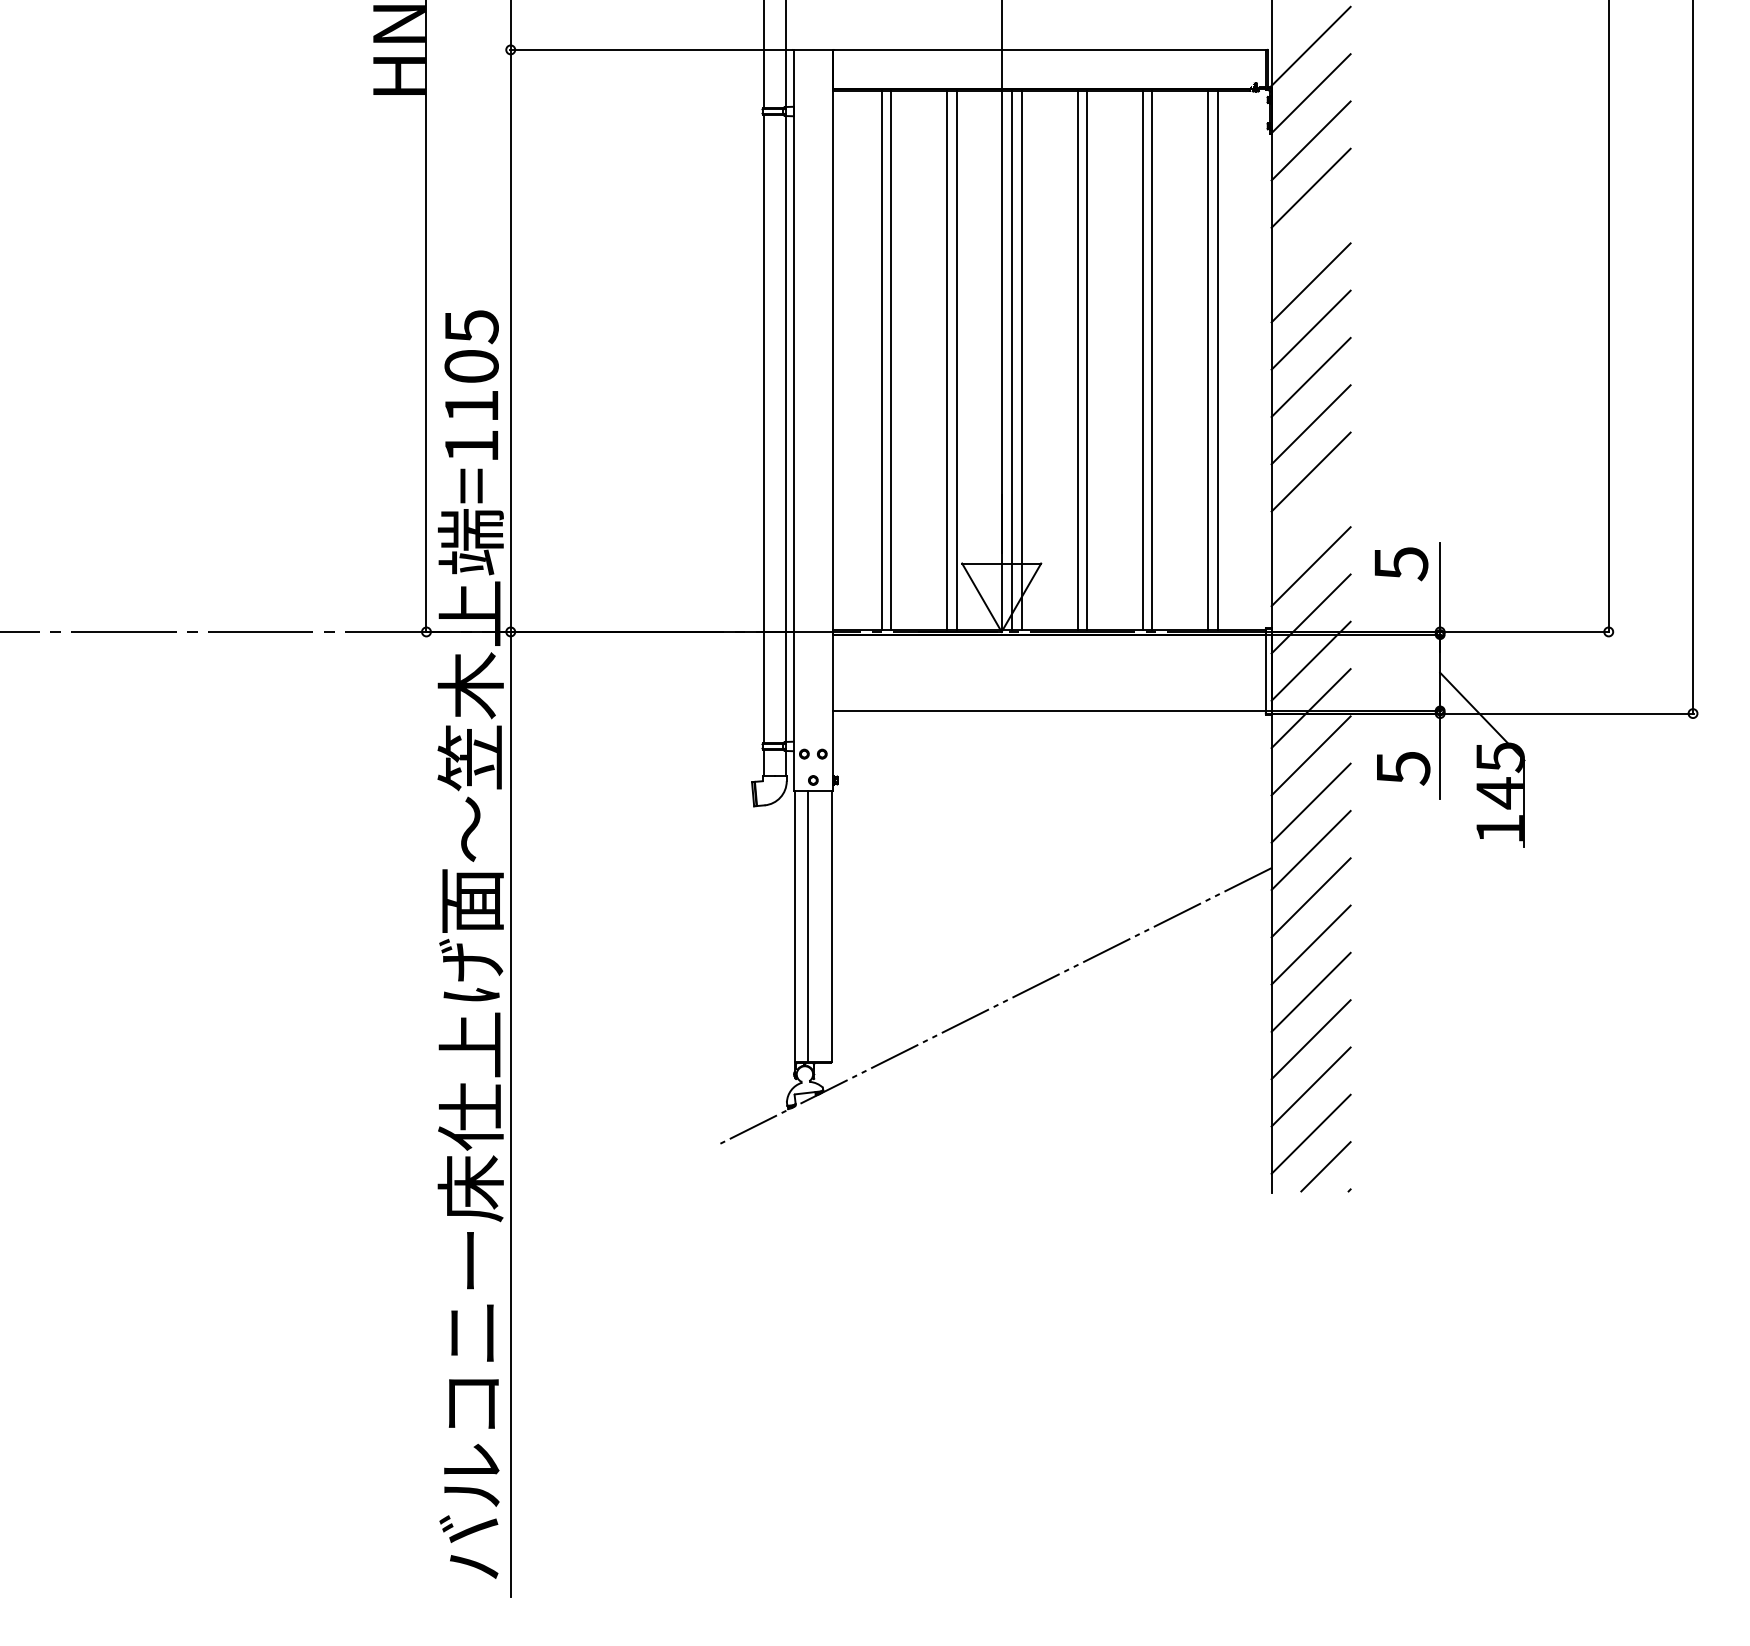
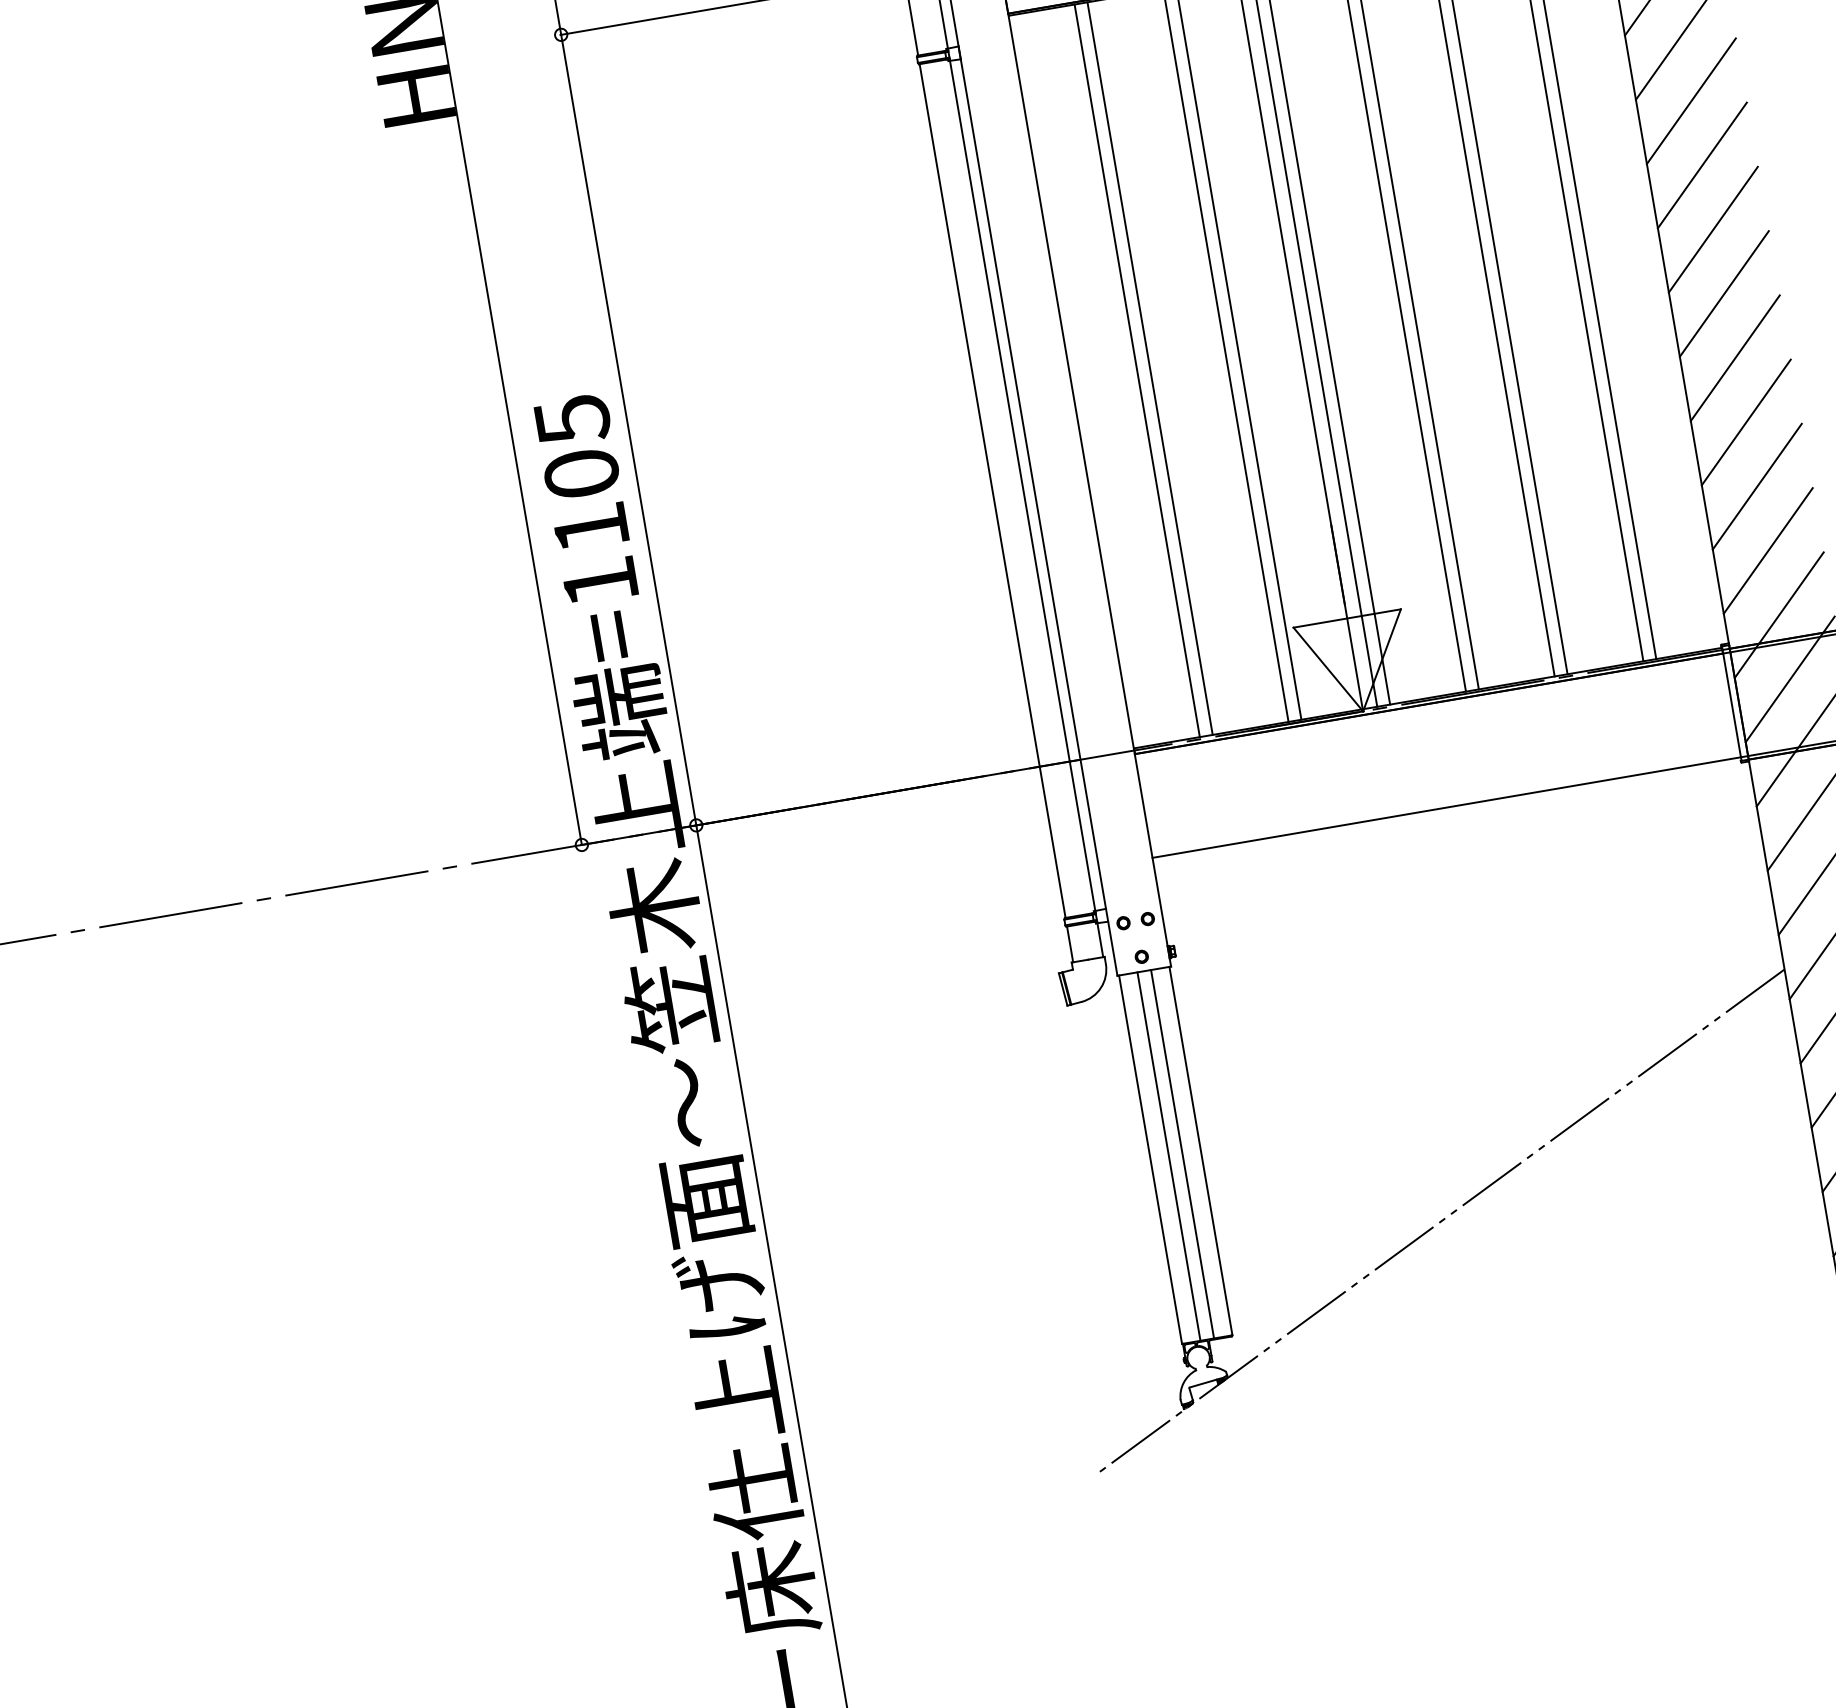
line: (1310, 235) -> (1690, 101), added
line: (1310, 518) -> (1756, 485), added
line: (818, 926) -> (1182, 1154), added

